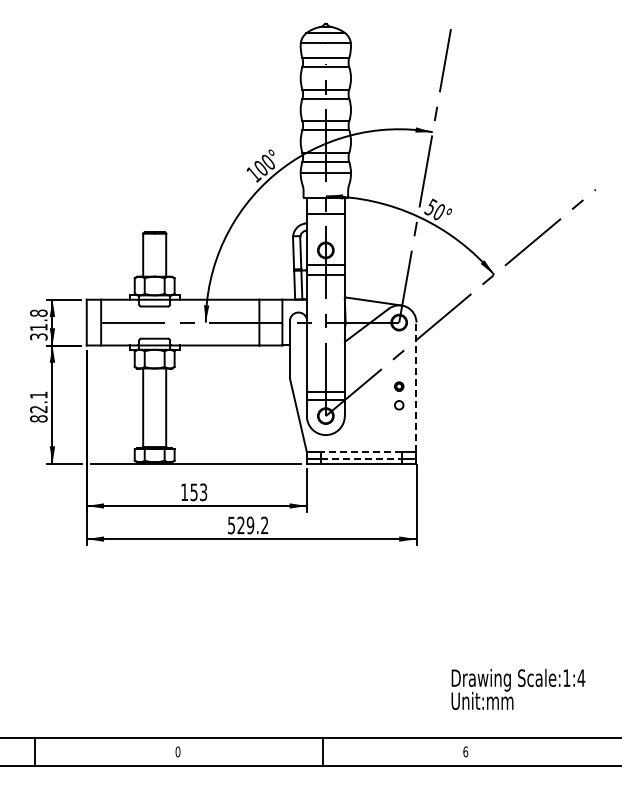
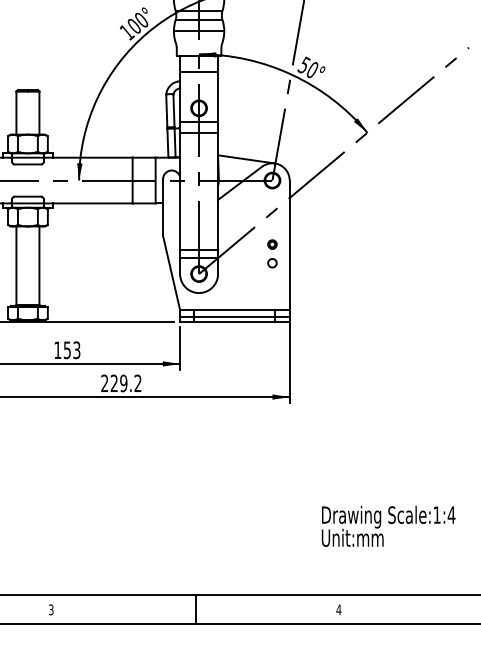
line: (416, 387) -> (289, 245), dashed -> solid
line: (361, 452) -> (234, 310), dashed -> solid
line: (362, 459) -> (235, 317), dashed -> solid
text: (231, 525) -> (104, 383), 529.2 -> 229.2
text: (518, 688) -> (388, 525), moved
text: (177, 751) -> (50, 609), 0 -> 3
text: (465, 751) -> (338, 609), 6 -> 4

